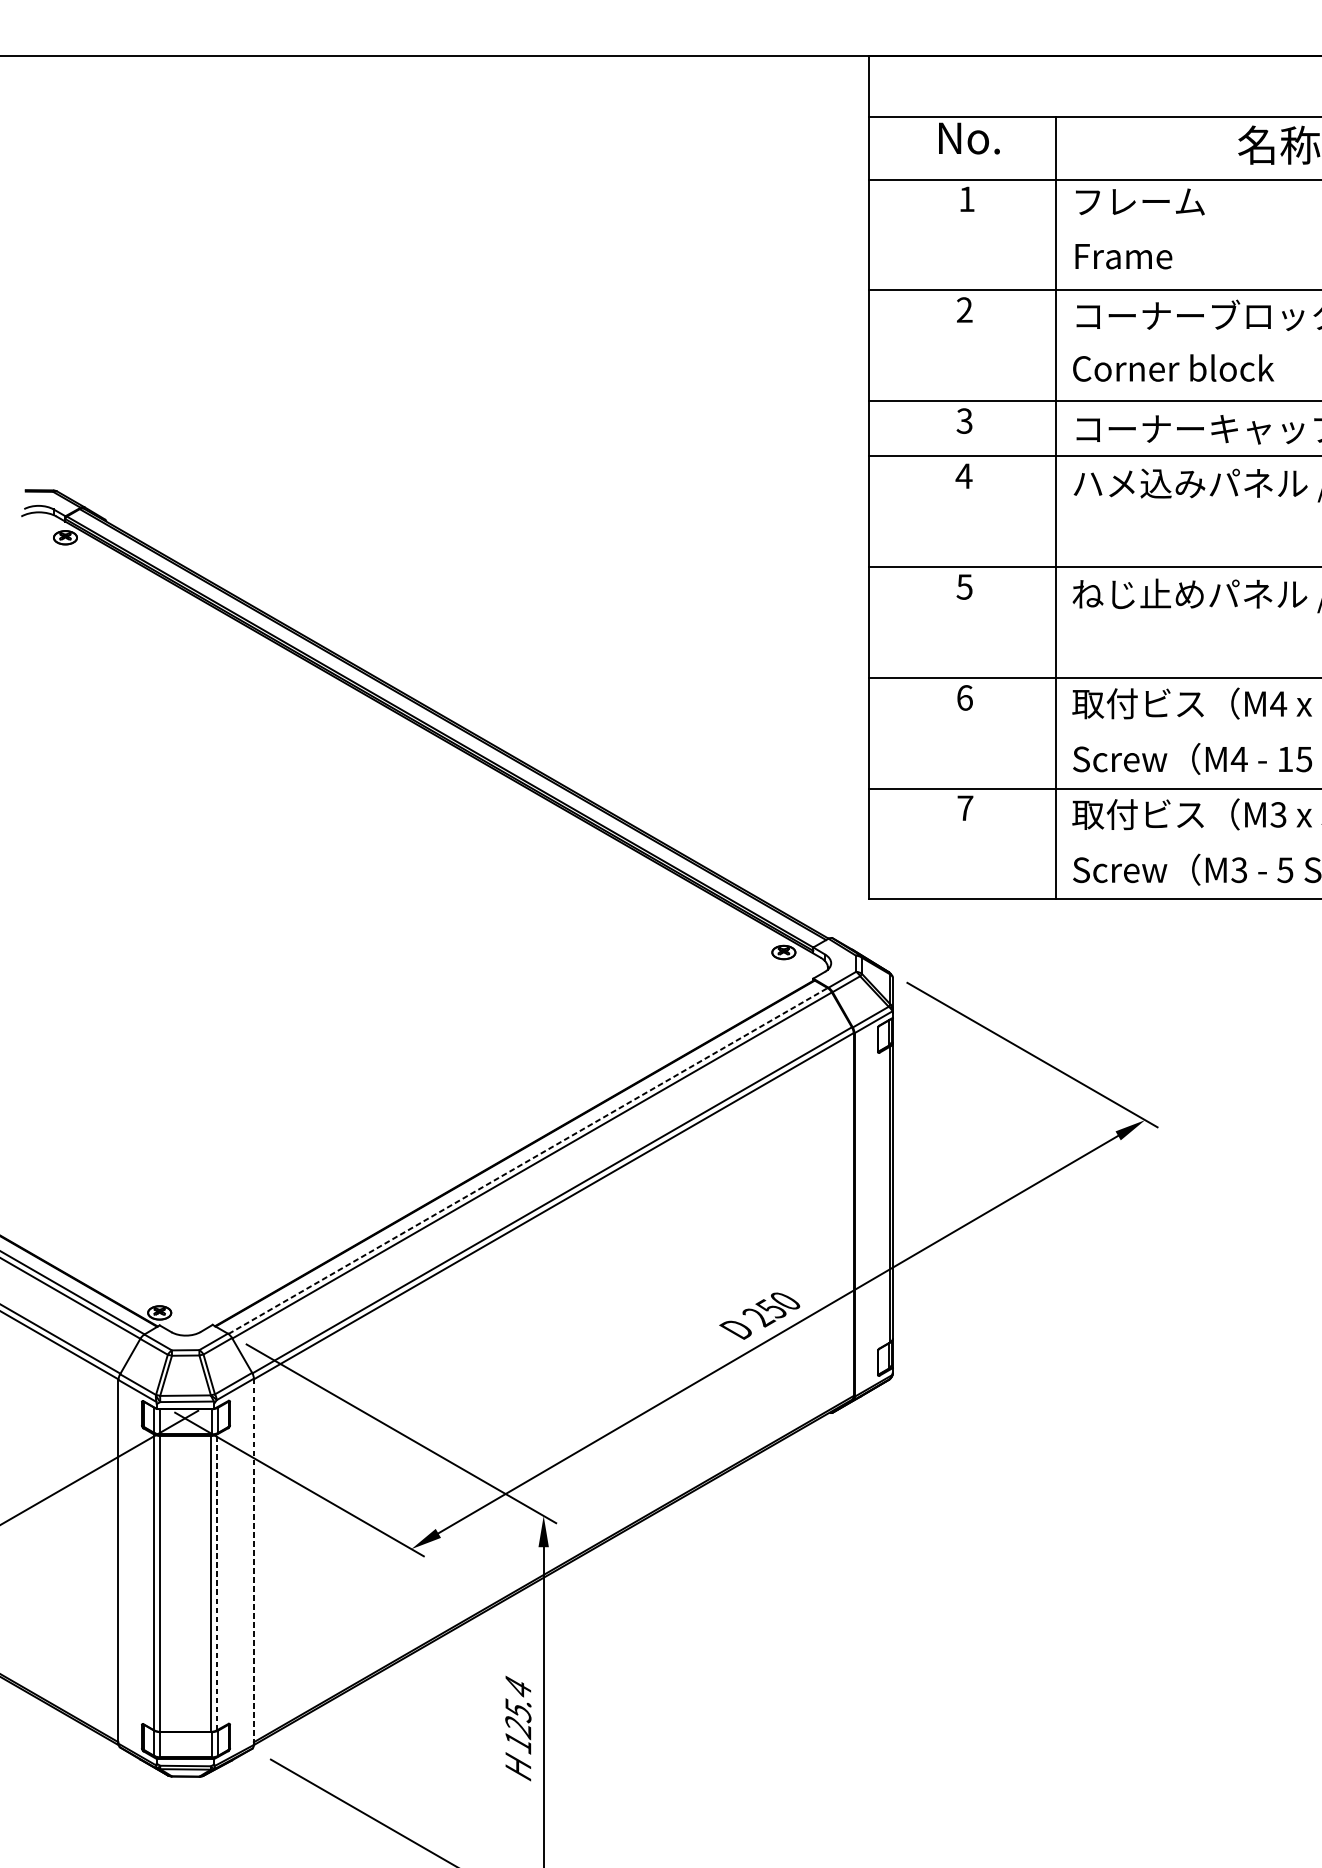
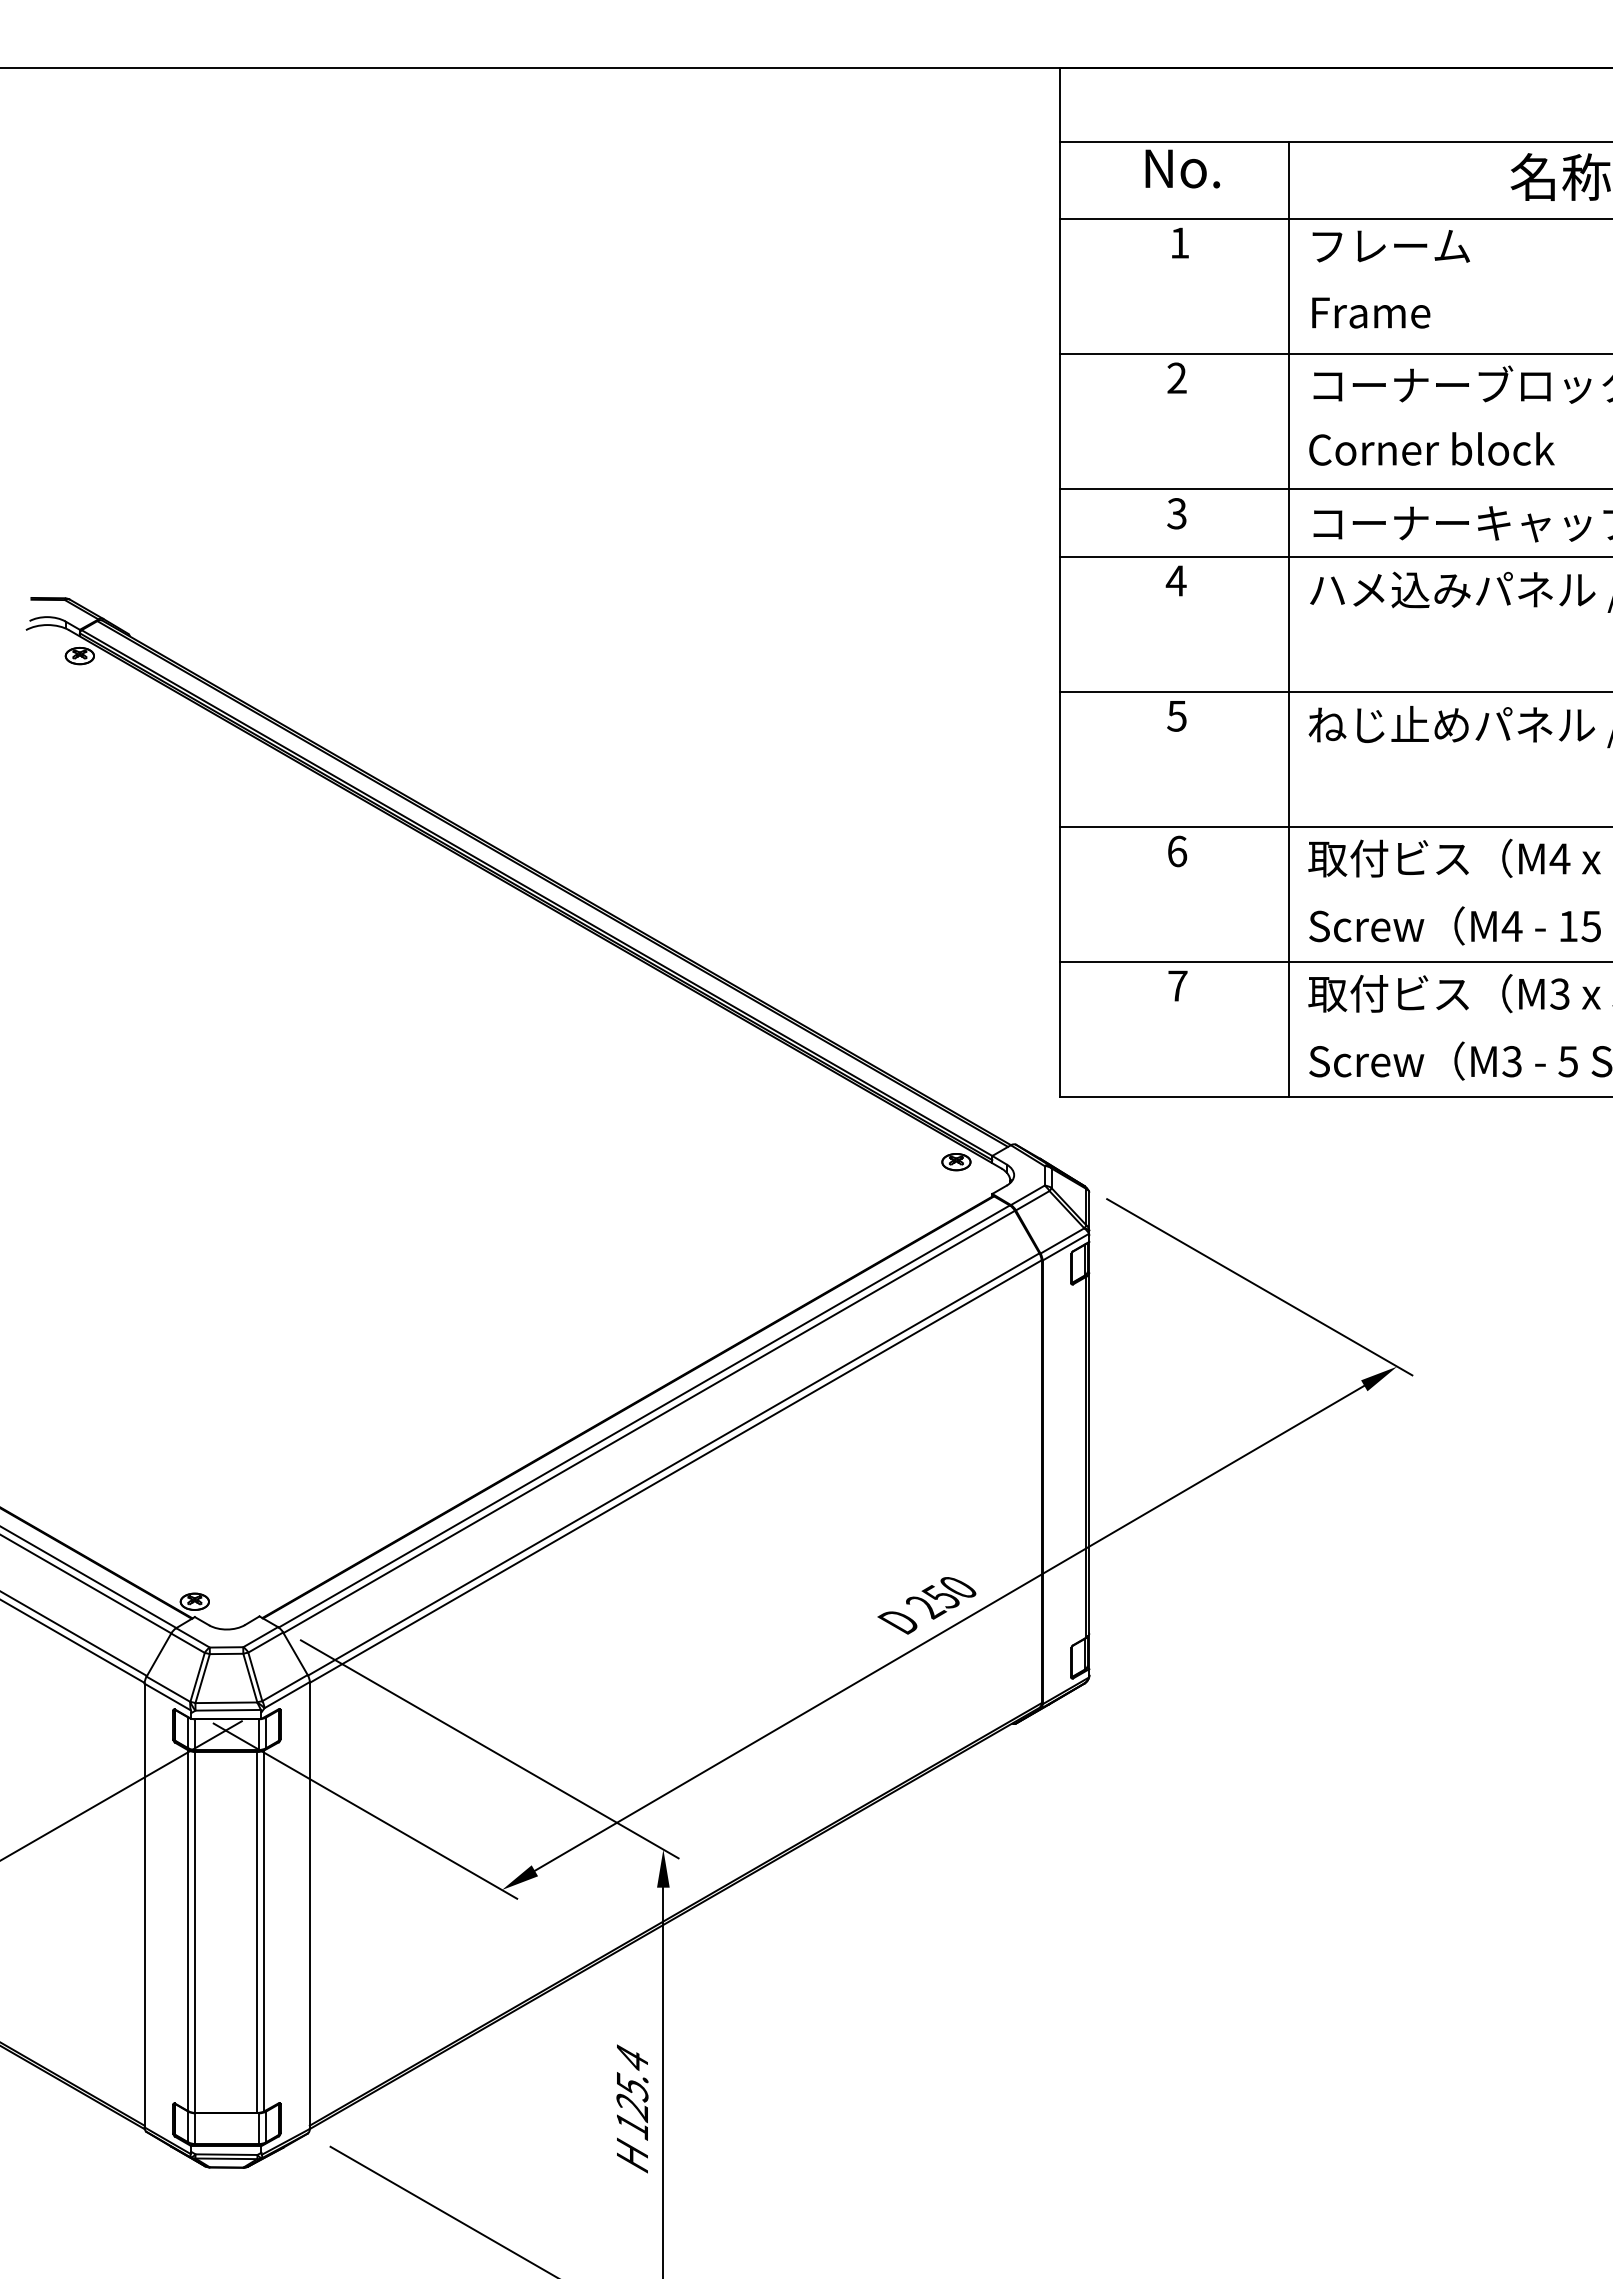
line: (528, 1161) -> (644, 1416), dashed -> solid
line: (253, 1561) -> (309, 1905), dashed -> solid
line: (216, 1582) -> (264, 1930), dashed -> solid

